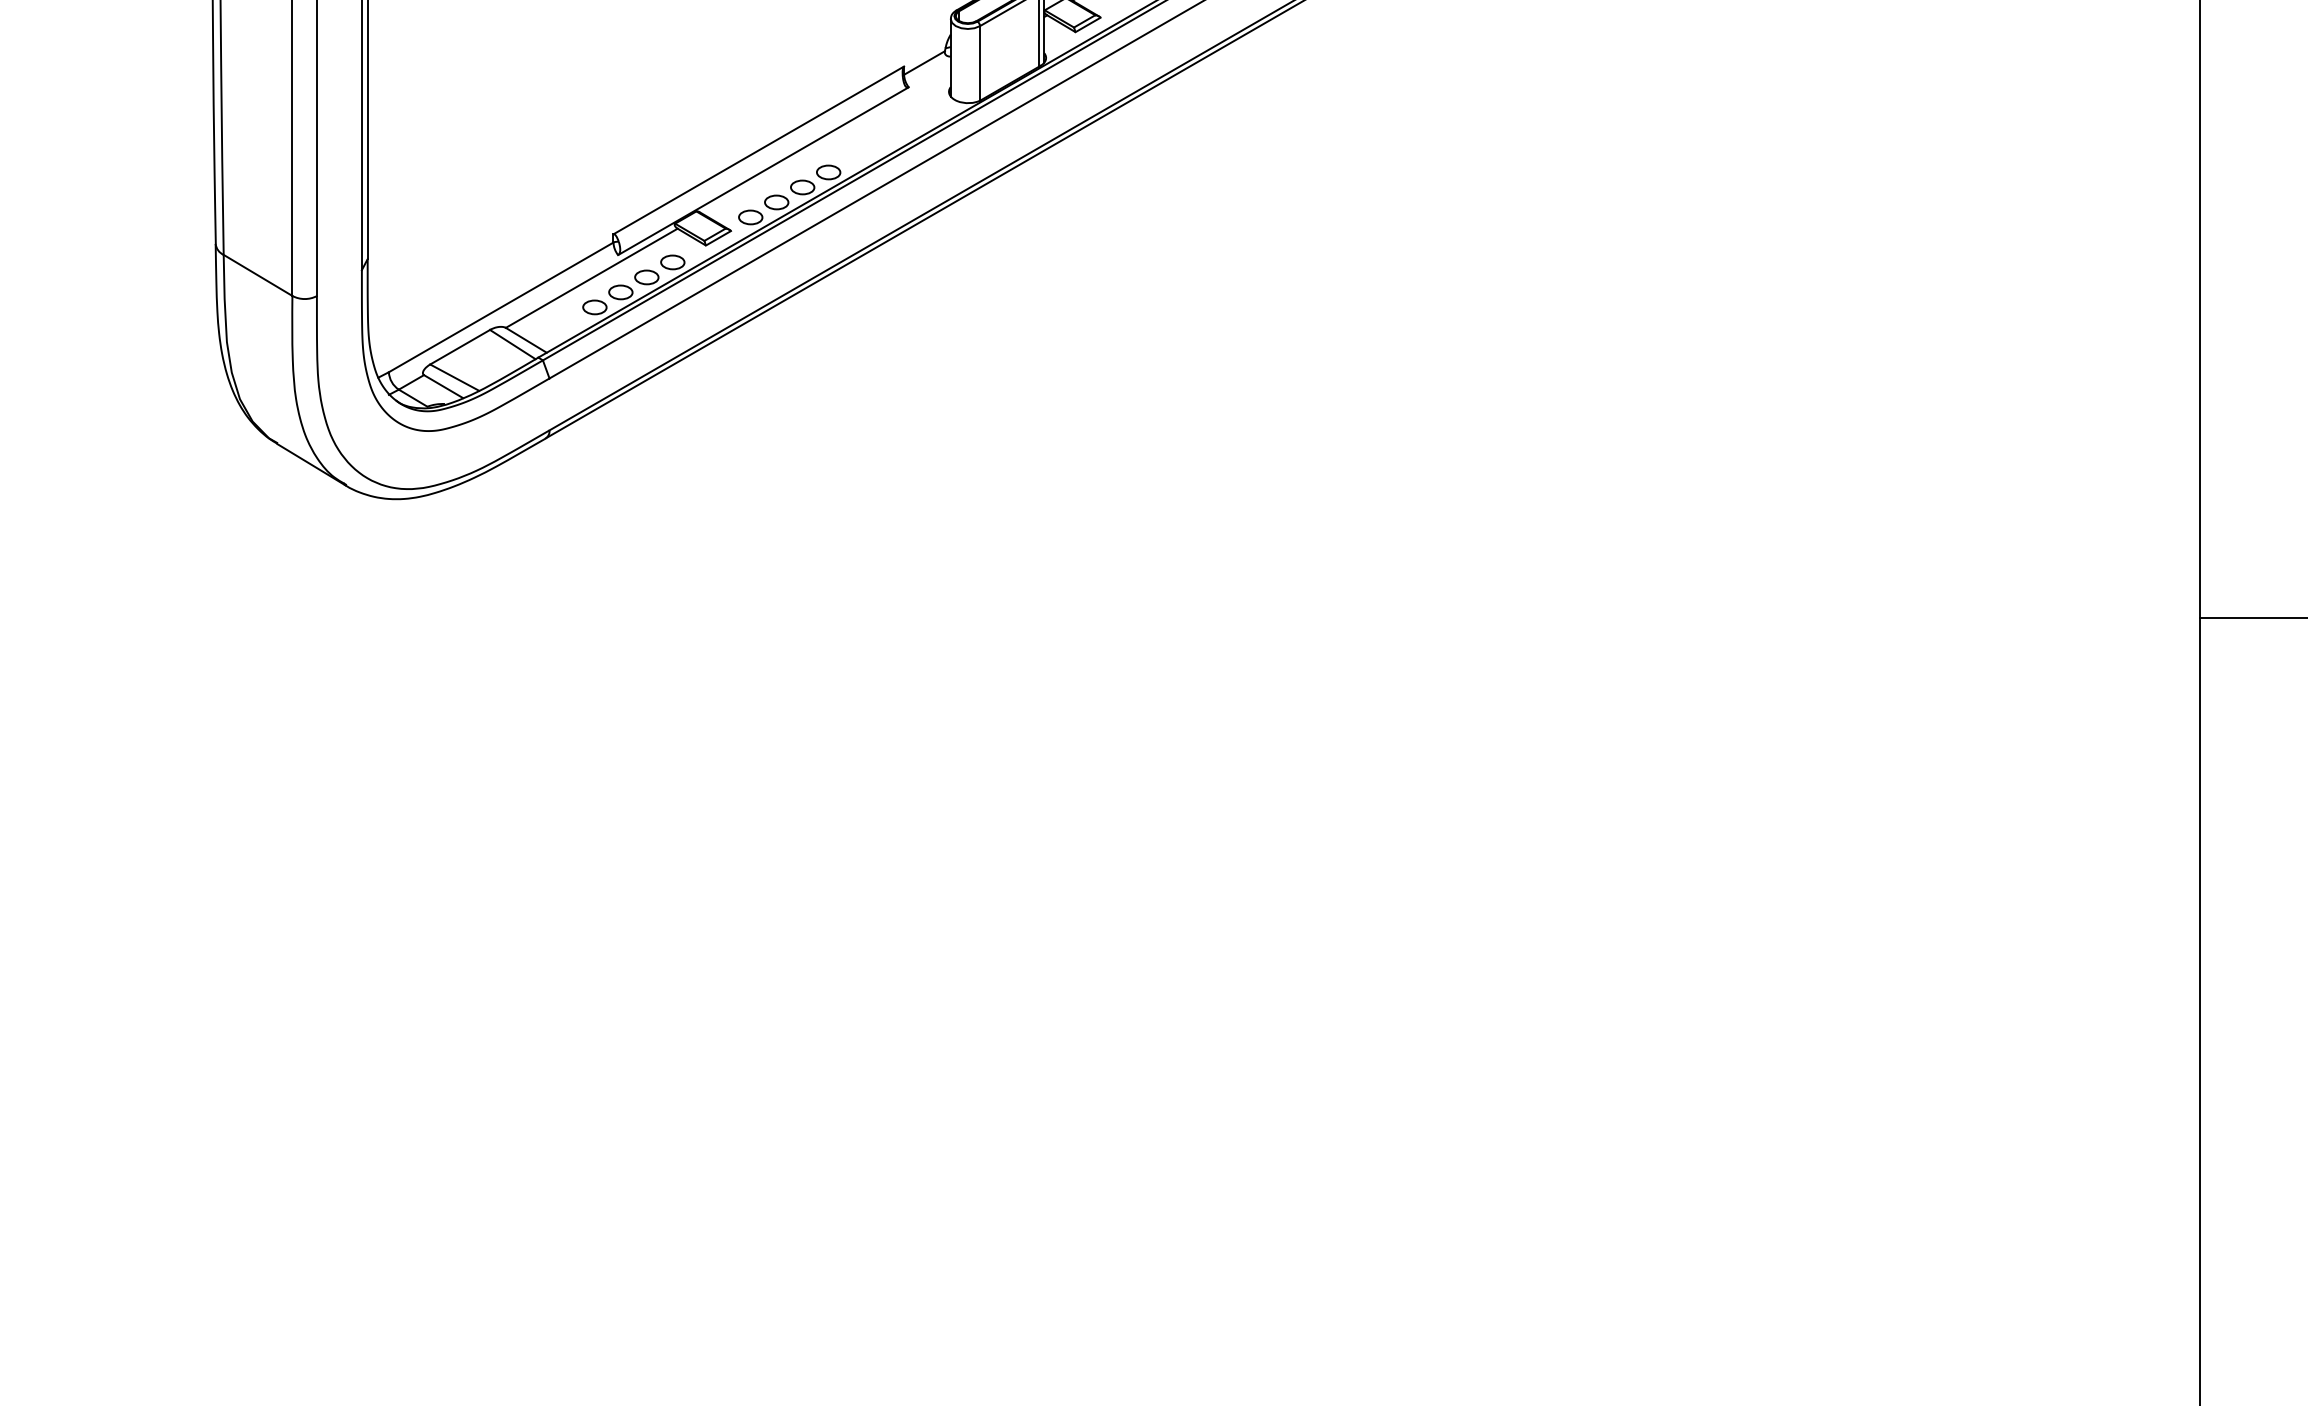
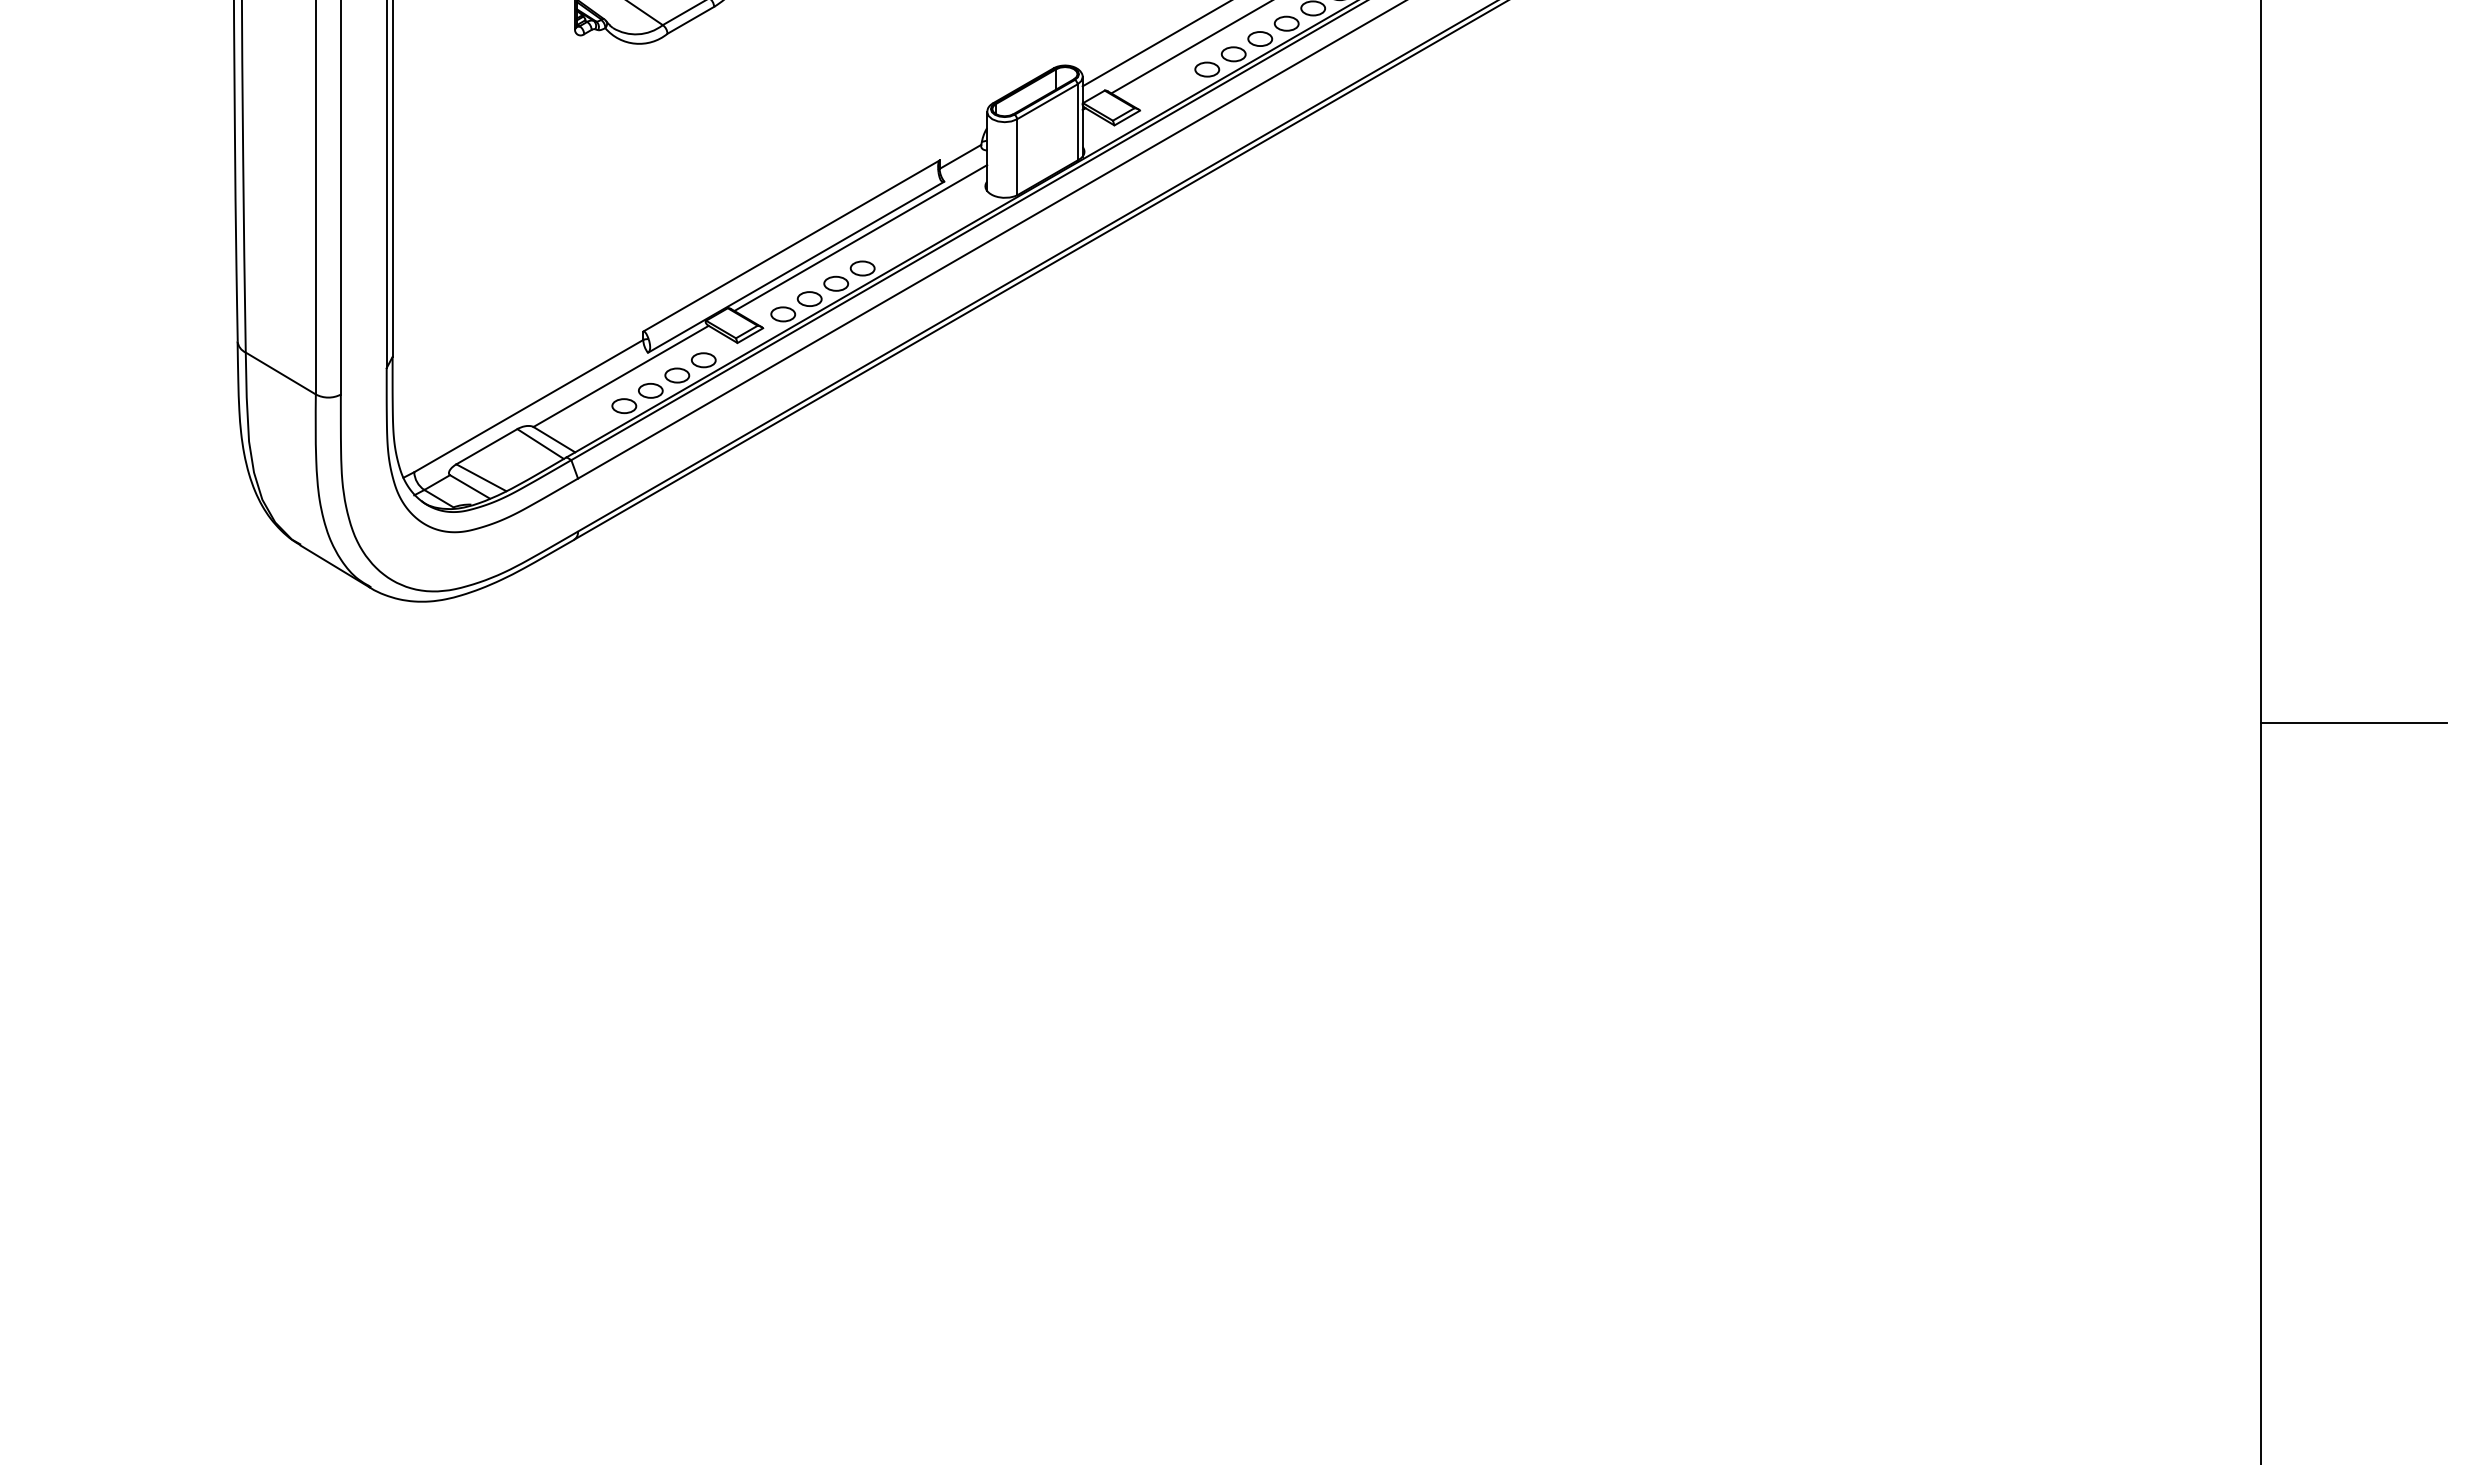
line: (826, 143) -> (860, 238), added

